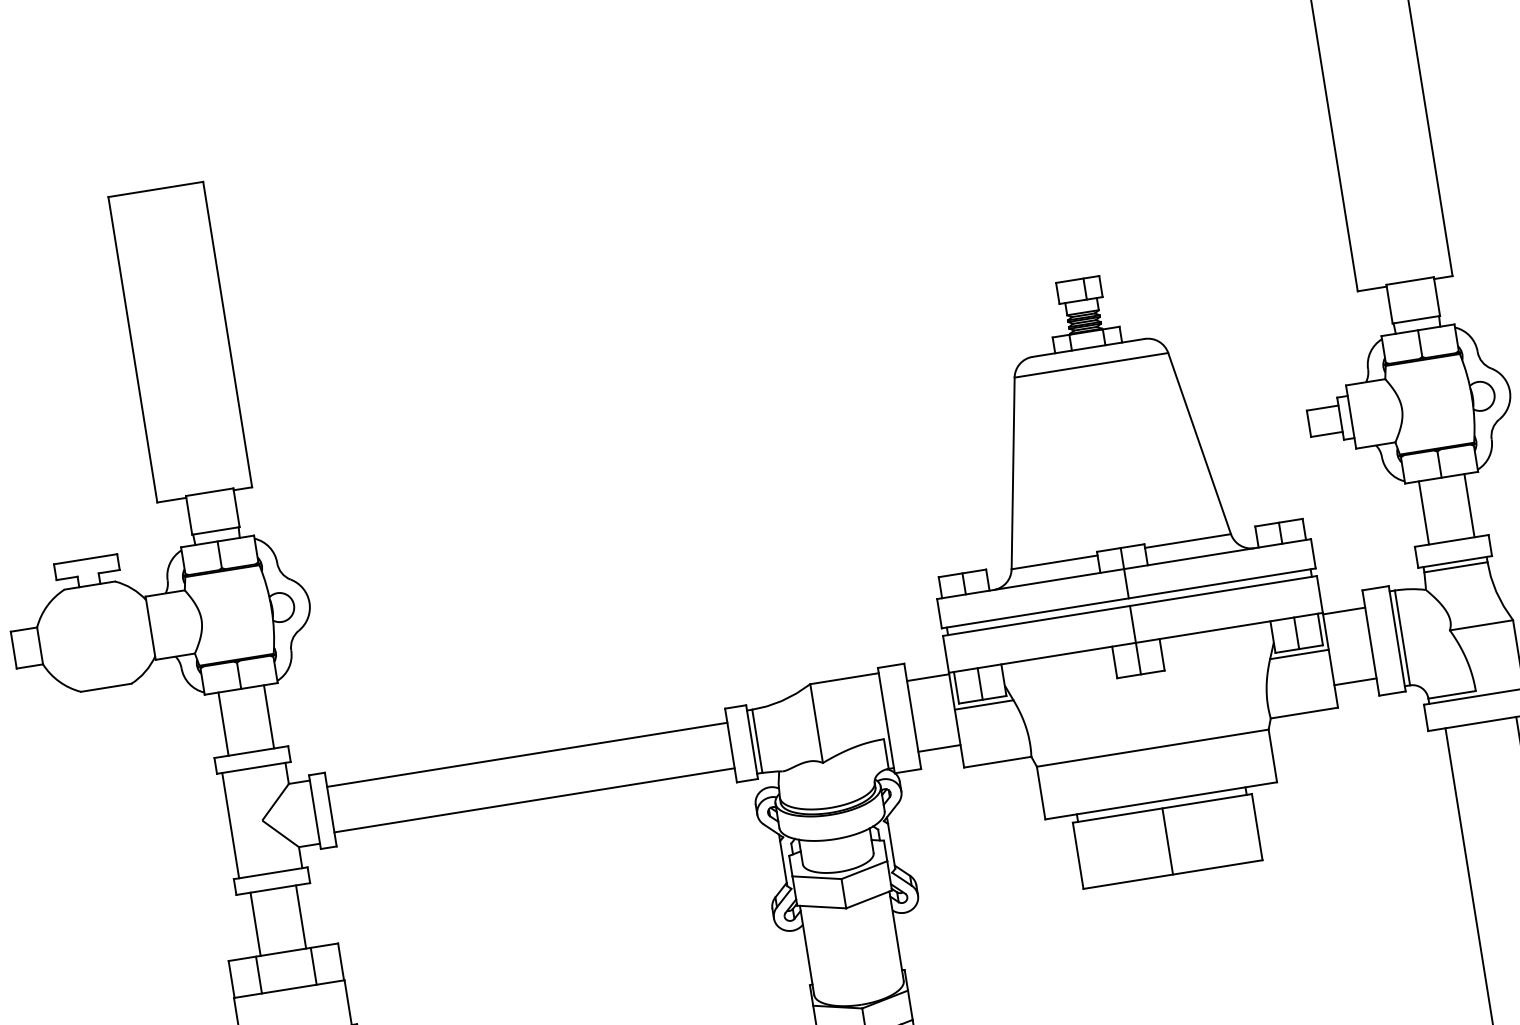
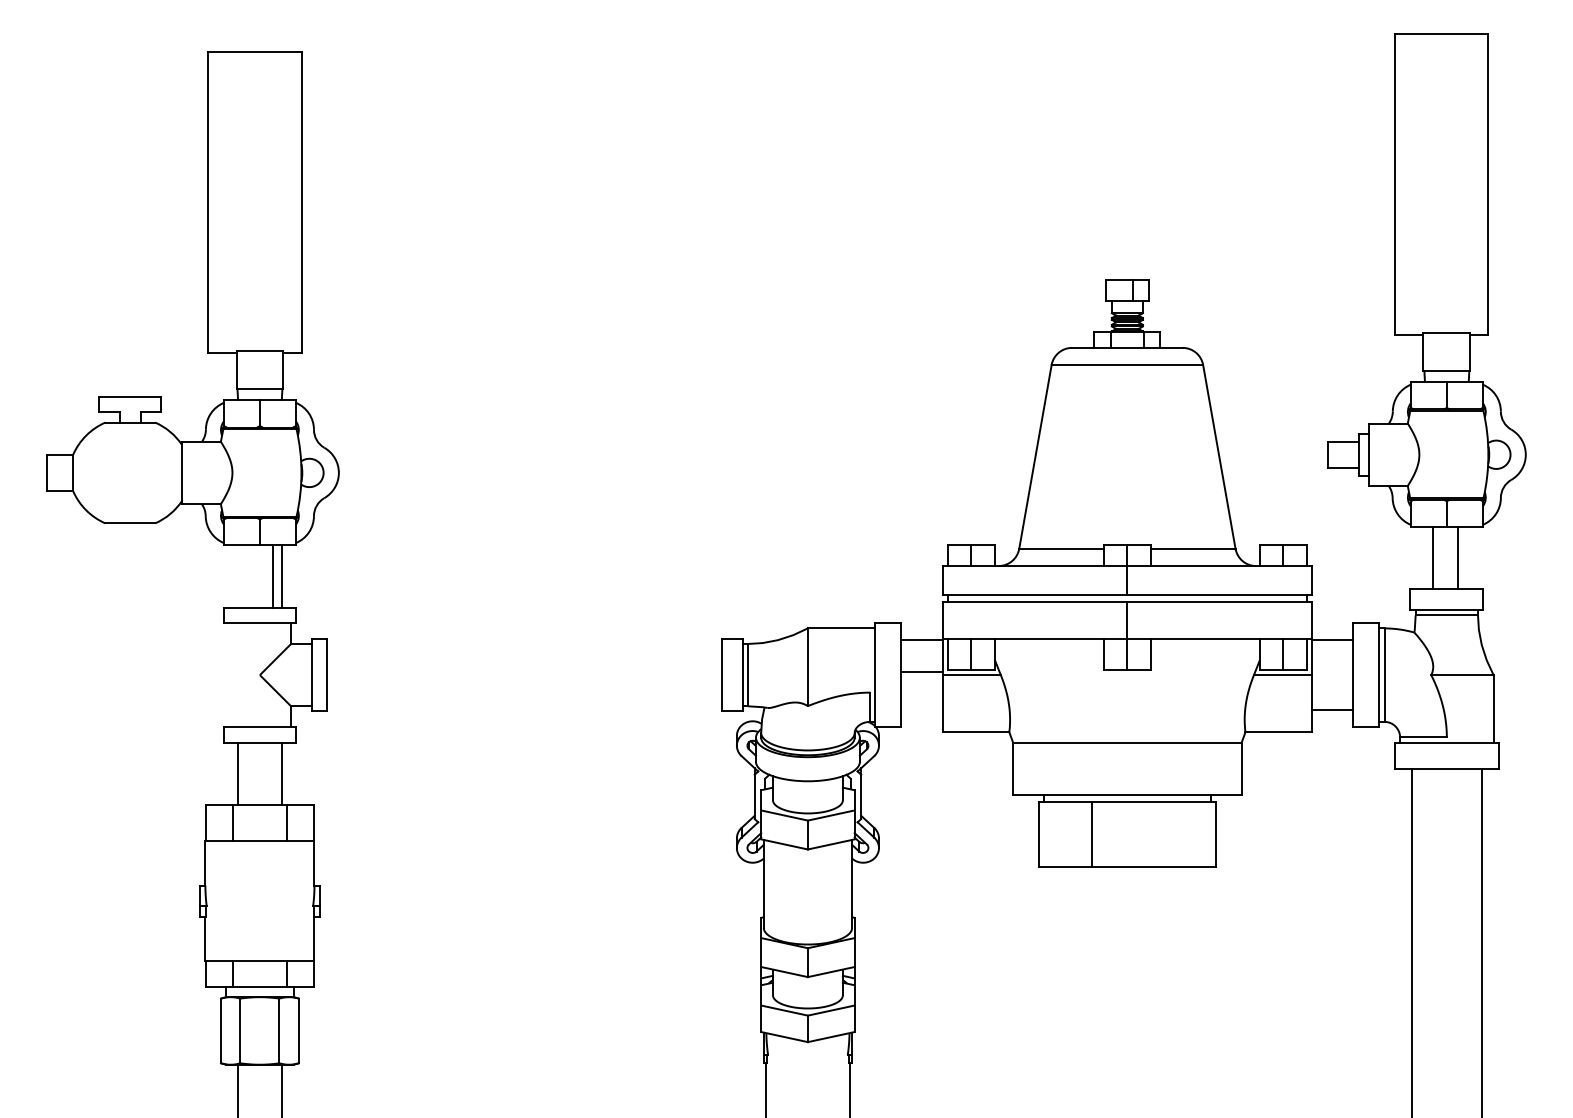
line: (1469, 505) -> (1433, 558), moved
line: (1424, 513) -> (1458, 558), moved
line: (223, 724) -> (272, 576), moved
line: (939, 748) -> (922, 672), moved
line: (526, 754) -> (524, 652), removed
line: (534, 800) -> (524, 697), removed
line: (230, 826) -> (228, 675), removed
line: (1167, 841) -> (1092, 834), moved

